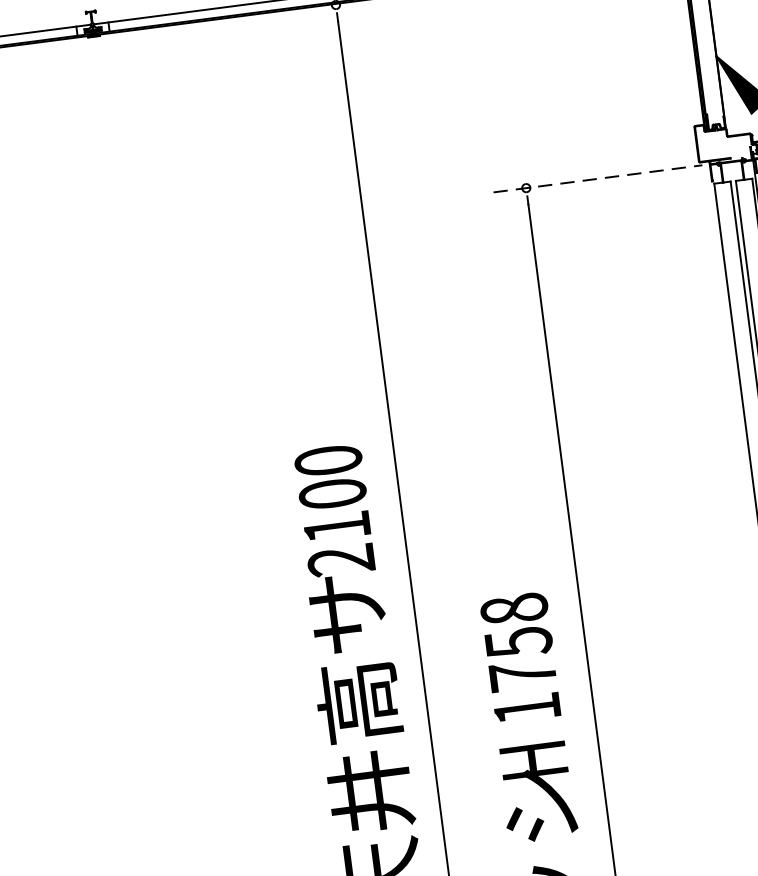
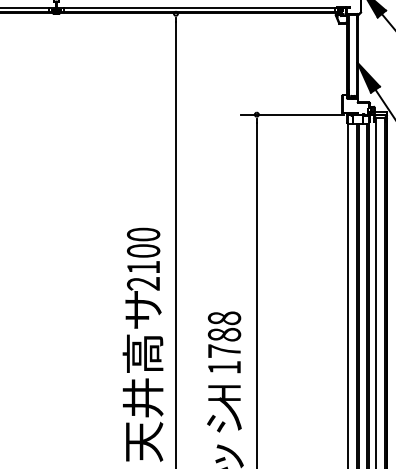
line: (598, 178) -> (292, 114), dashed -> solid
text: (518, 641) -> (224, 334), 1758 -> 1788

